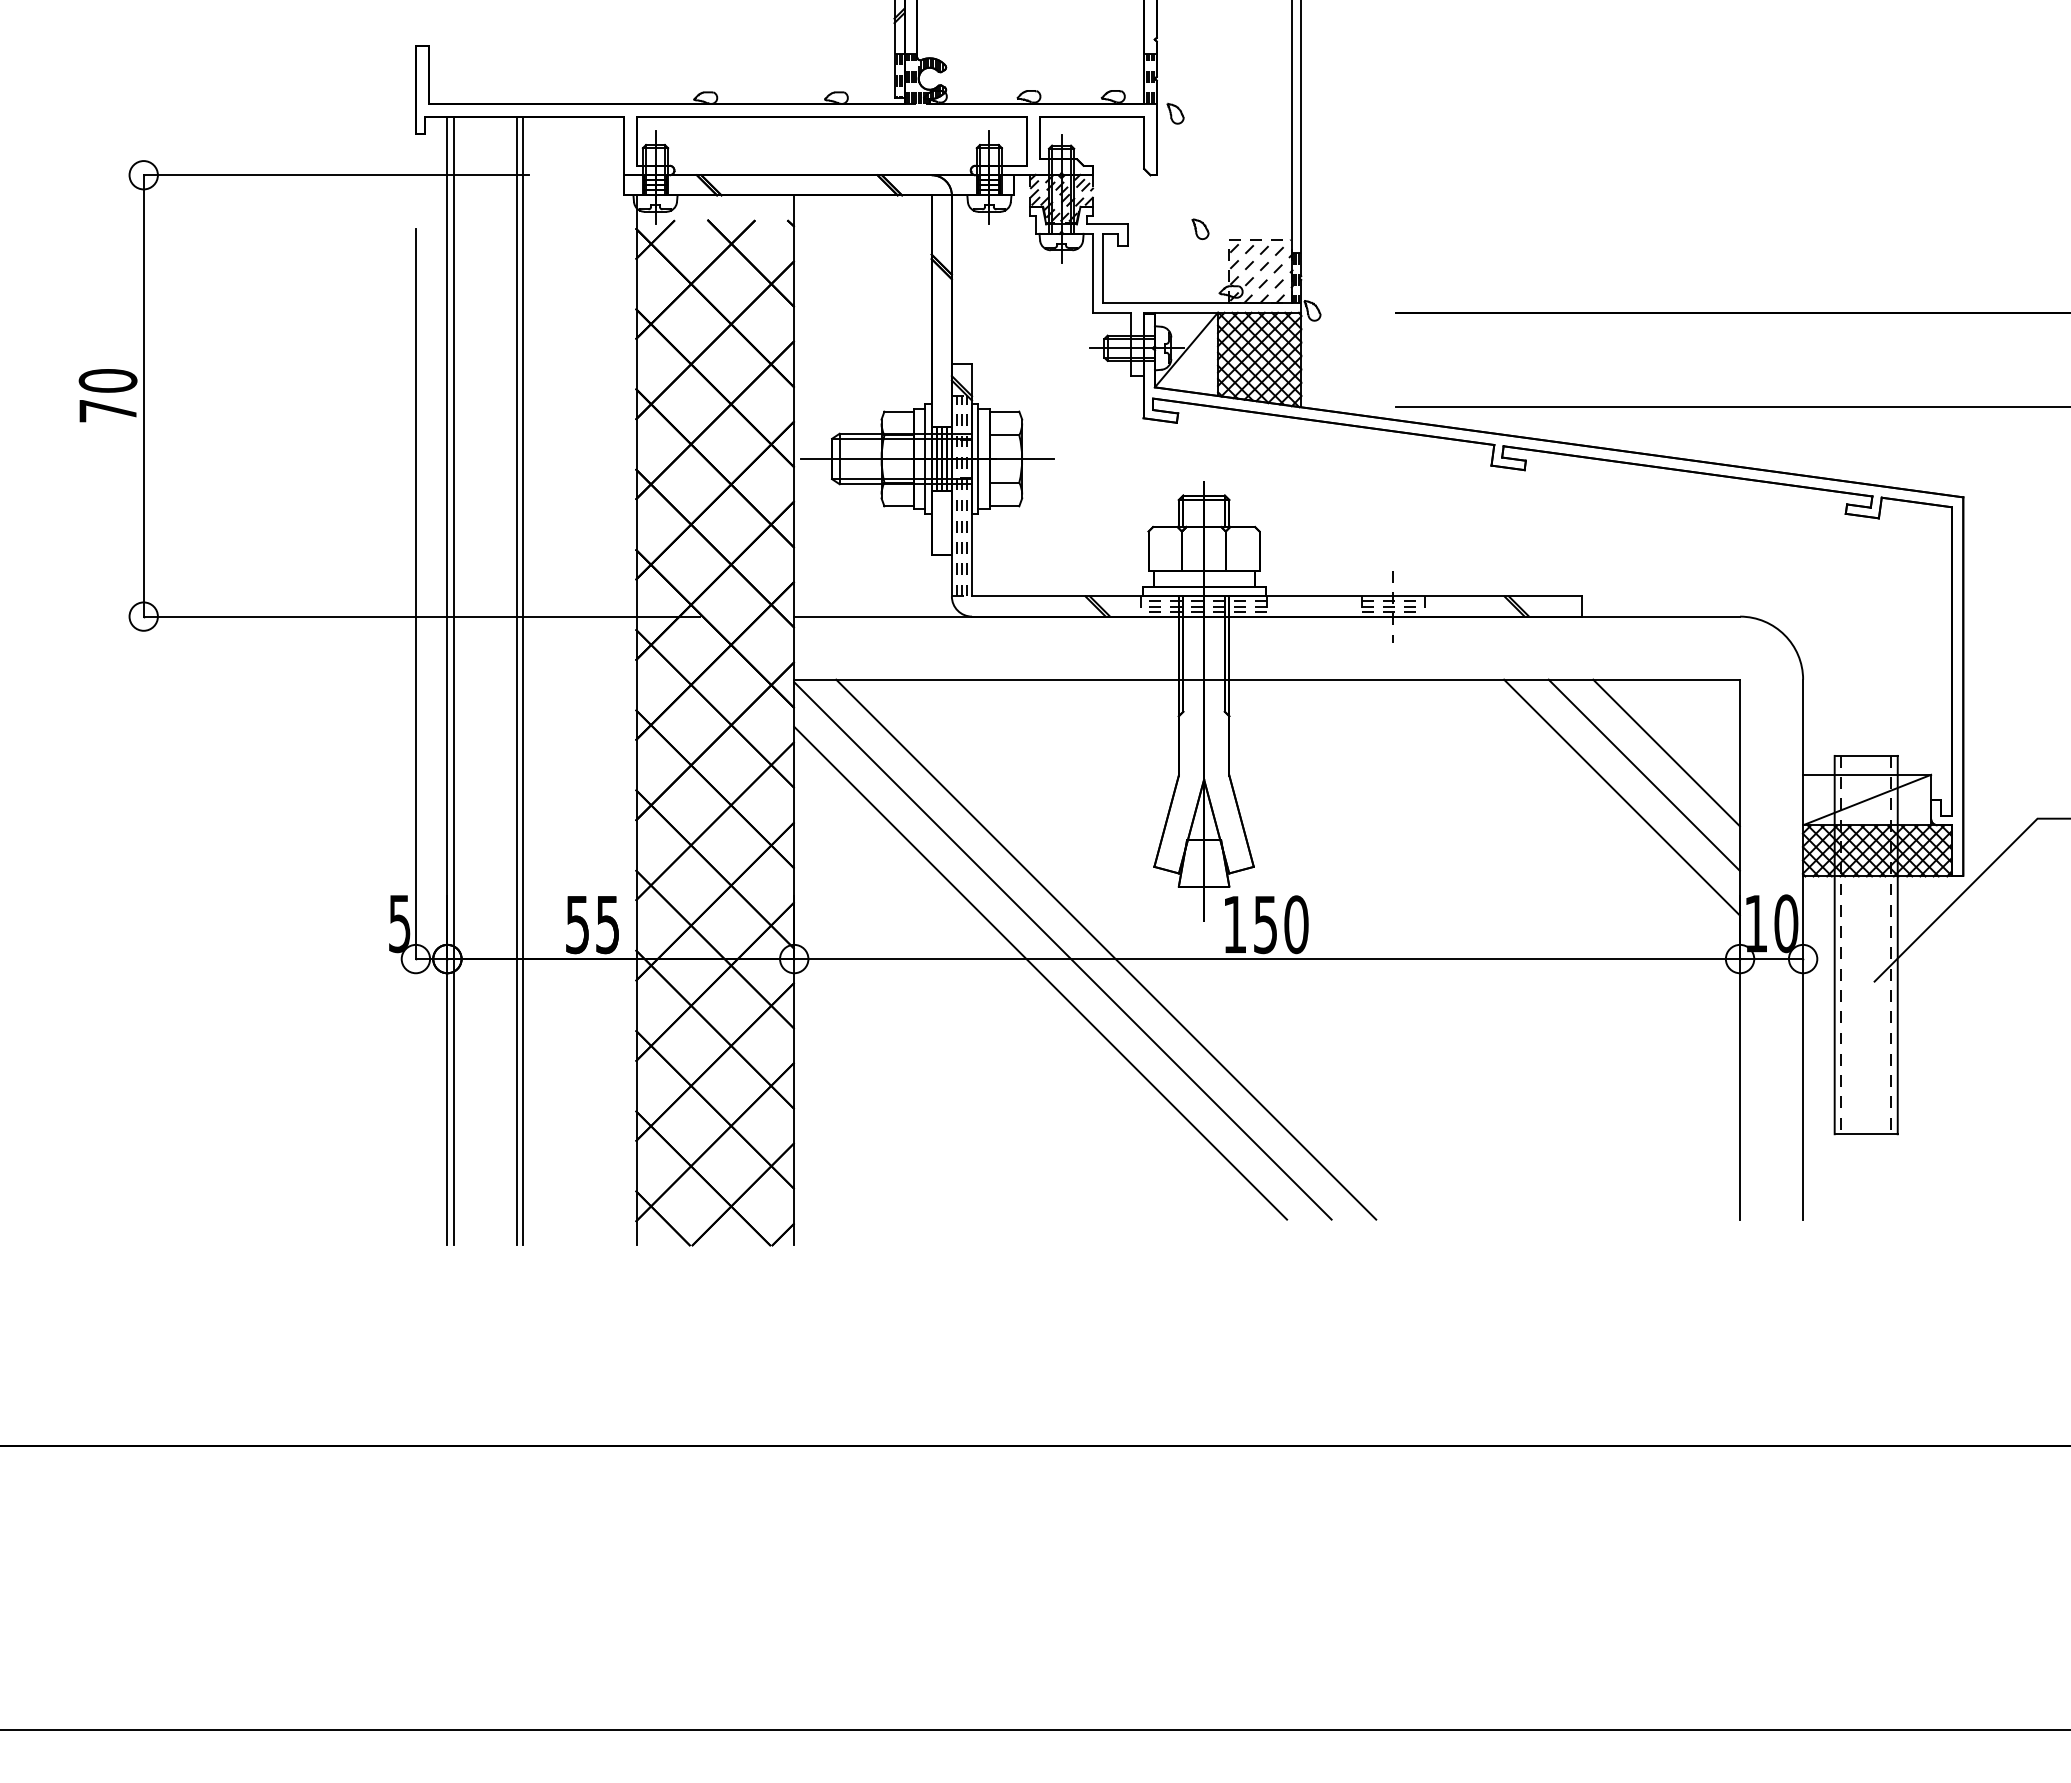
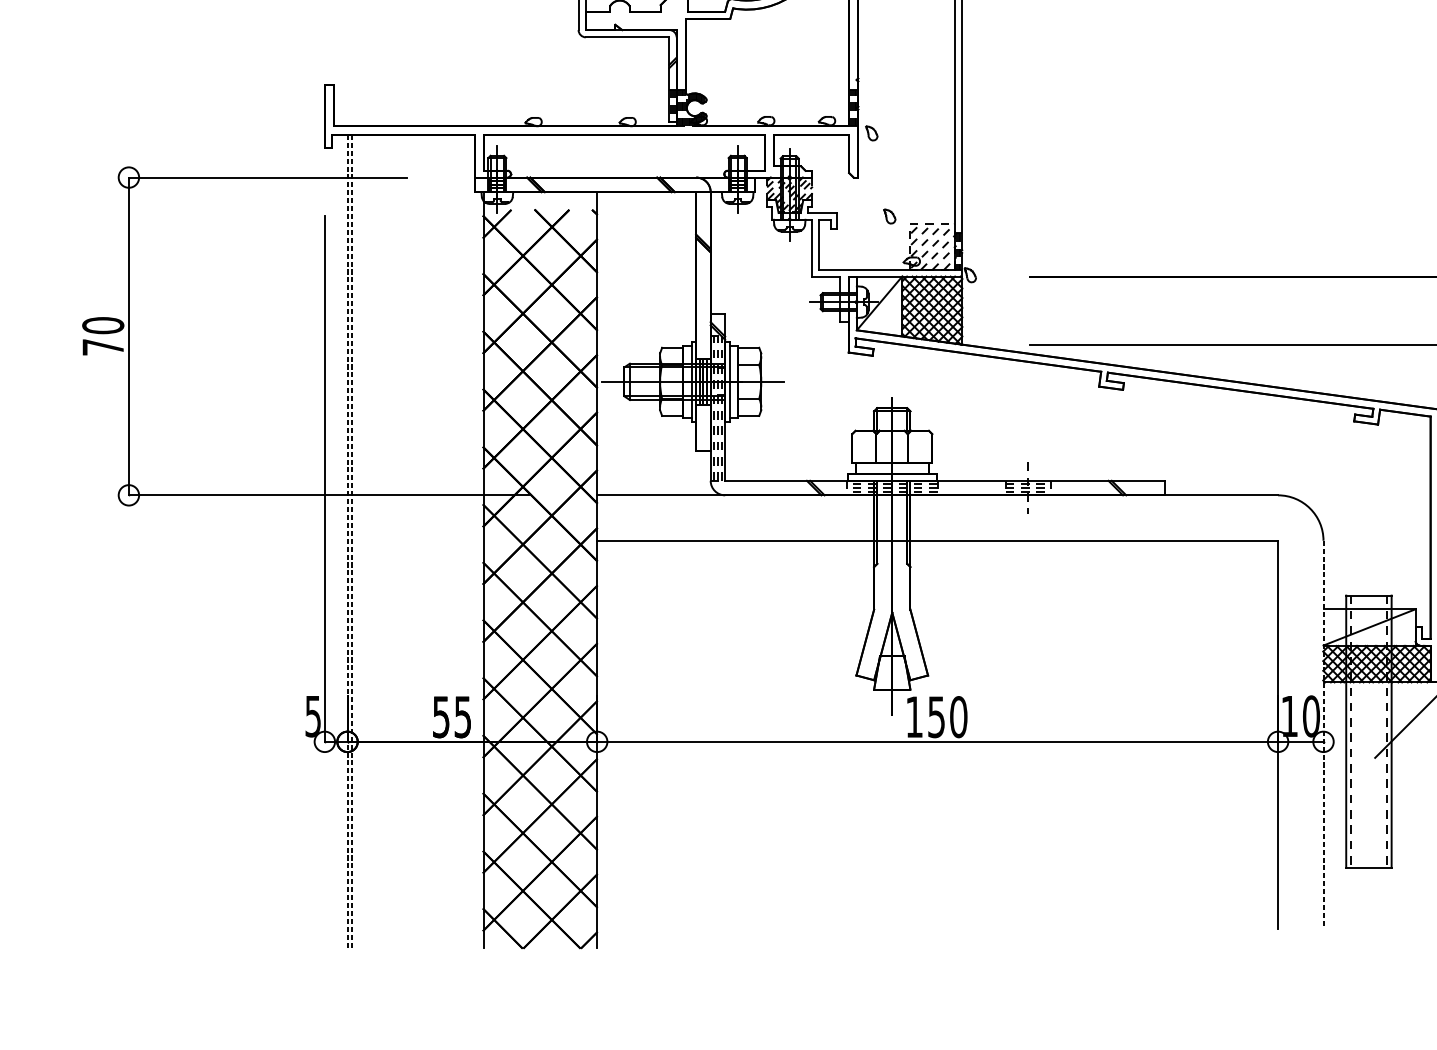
line: (447, 680) -> (347, 541), solid -> dashed
line: (453, 680) -> (351, 541), solid -> dashed
line: (516, 680) -> (397, 541), removed
line: (523, 680) -> (402, 541), removed
line: (1666, 752) -> (1225, 593), removed
line: (1643, 774) -> (1208, 608), removed
line: (1621, 797) -> (1192, 625), removed
line: (1106, 949) -> (822, 734), removed
line: (1803, 949) -> (1323, 734), solid -> dashed
line: (1062, 950) -> (790, 735), removed
line: (1040, 972) -> (774, 751), removed

